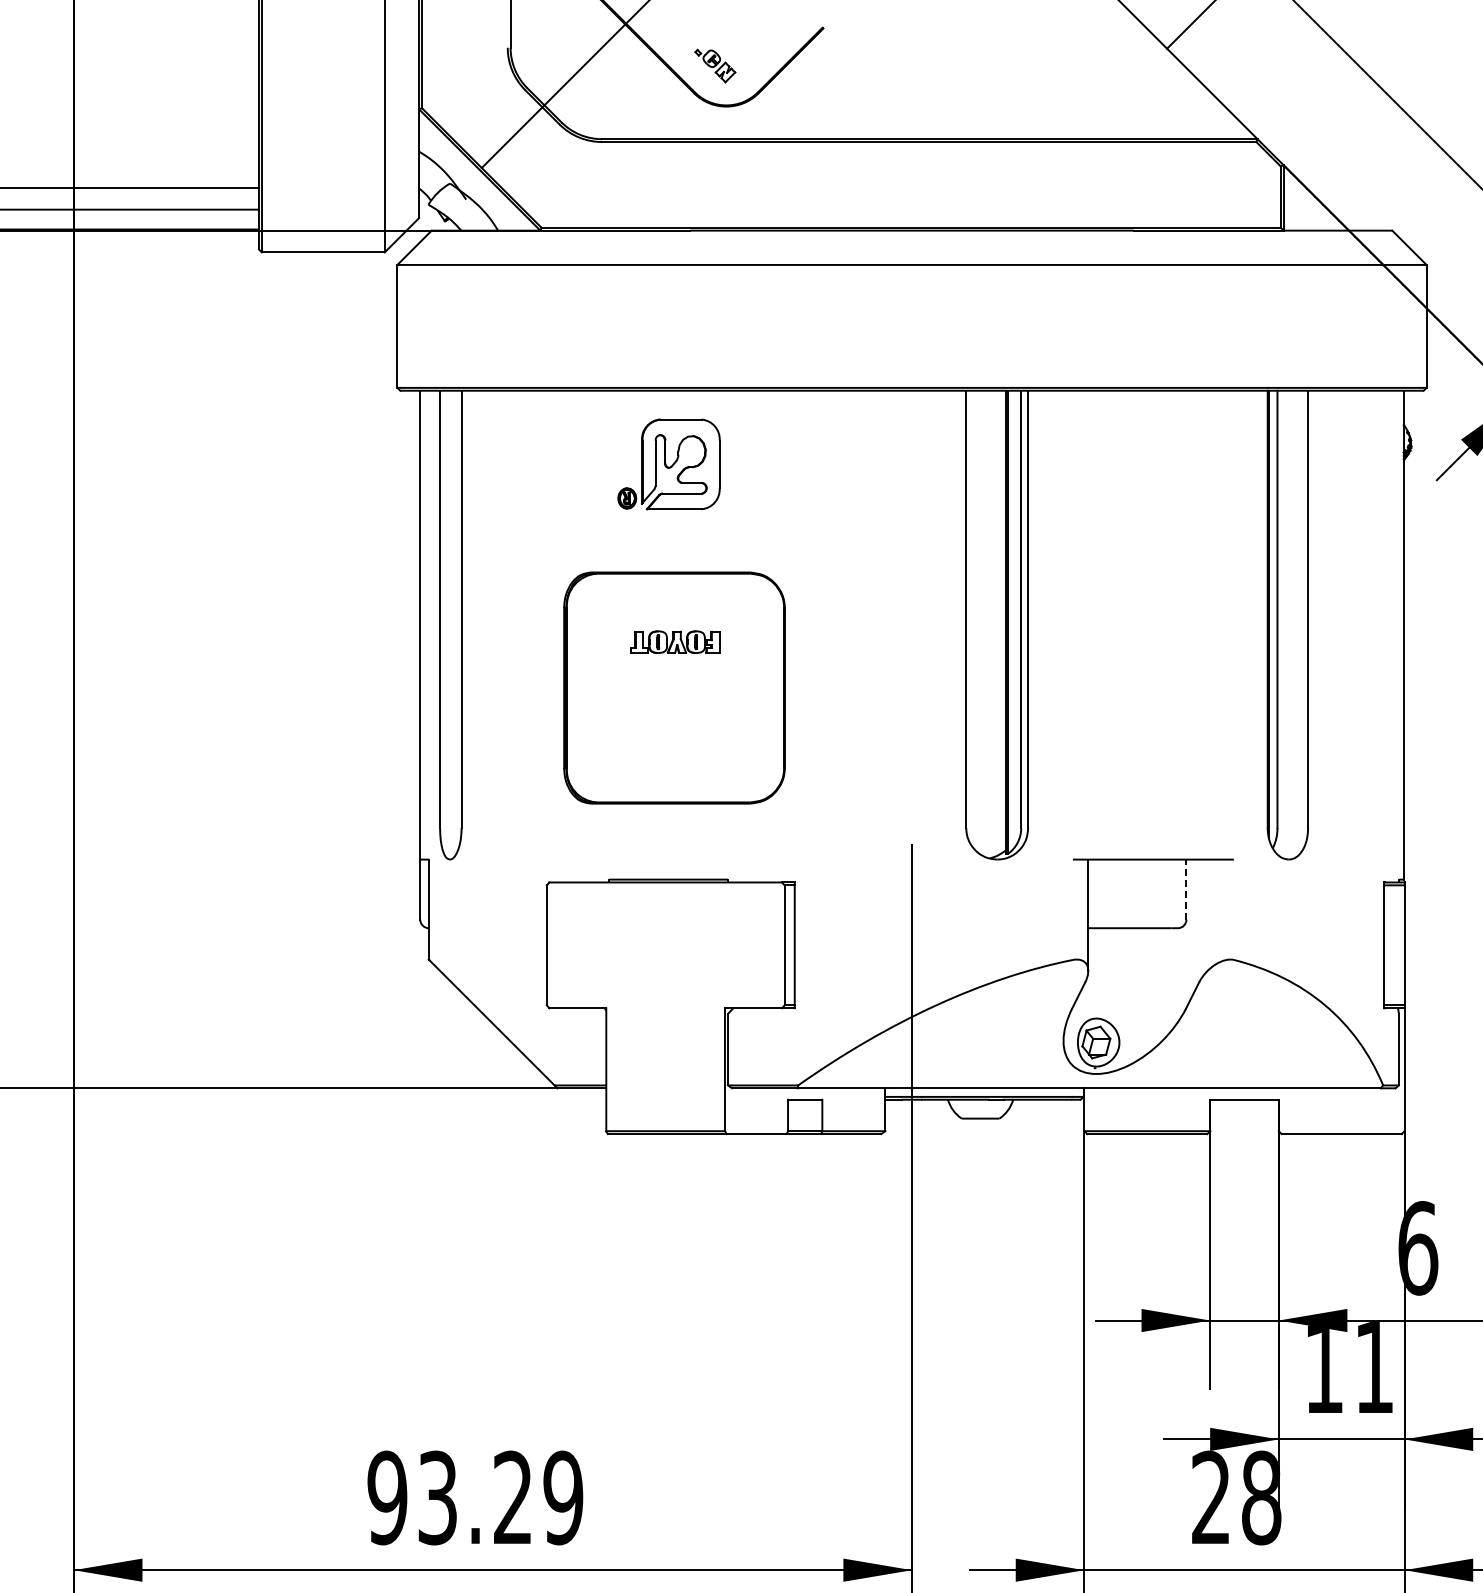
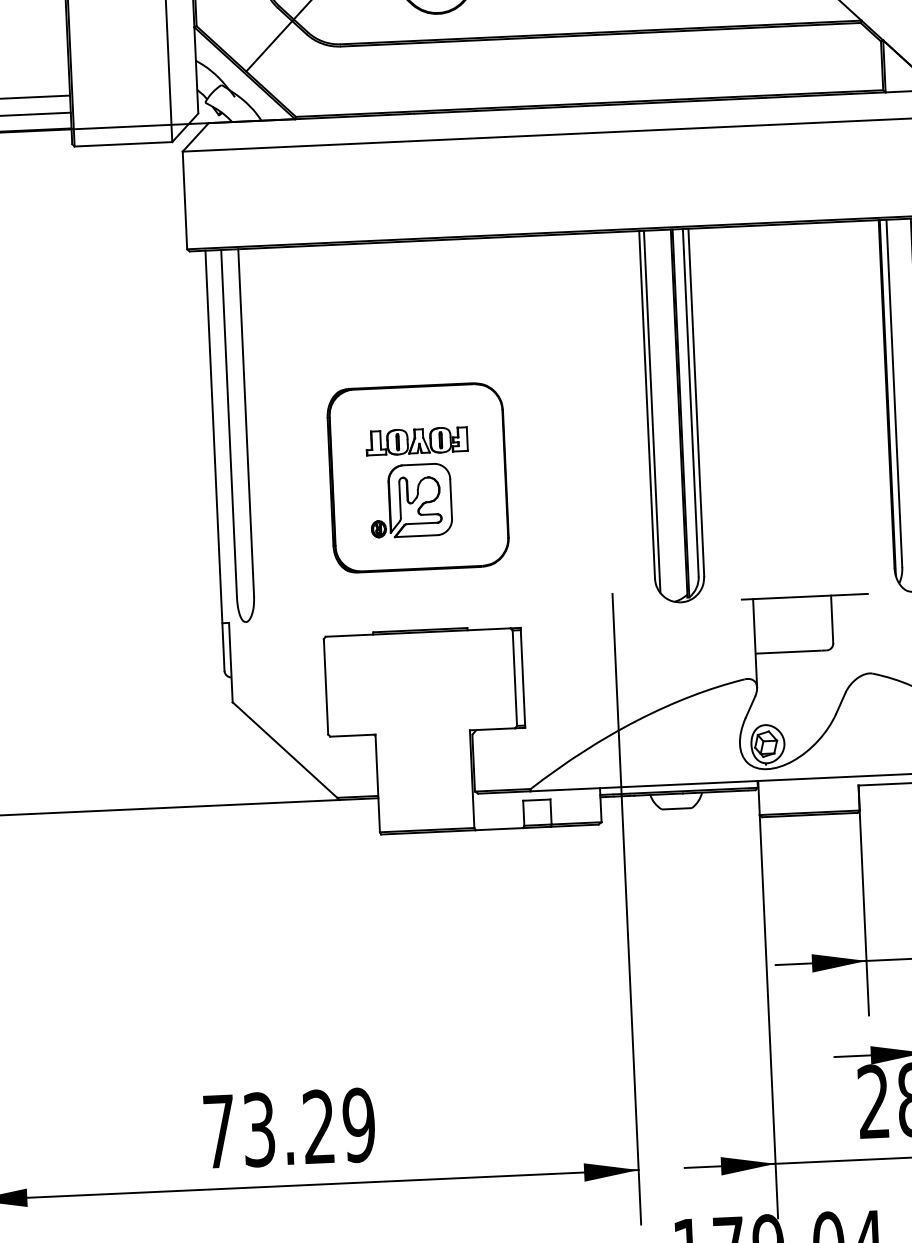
part: (668, 464) -> (410, 500), moved
line: (972, 618) -> (652, 411), added
part: (675, 641) -> (417, 440), size x1.43
line: (1186, 889) -> (832, 619), dashed -> solid
text: (387, 1497) -> (219, 1131), 93.29 -> 73.29

